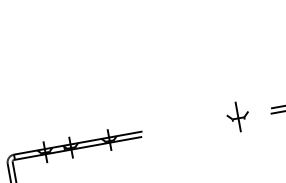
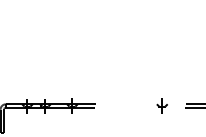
part: (236, 116) -> (161, 105), size x0.71

